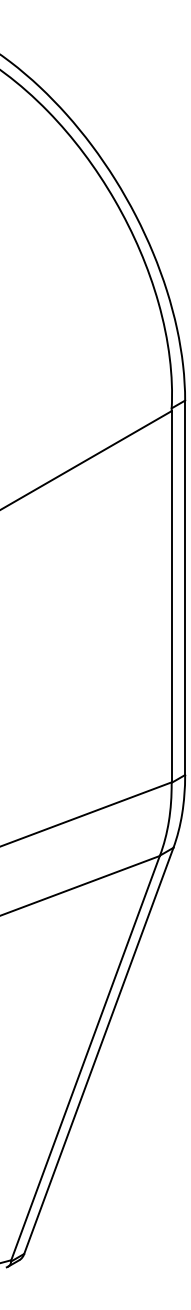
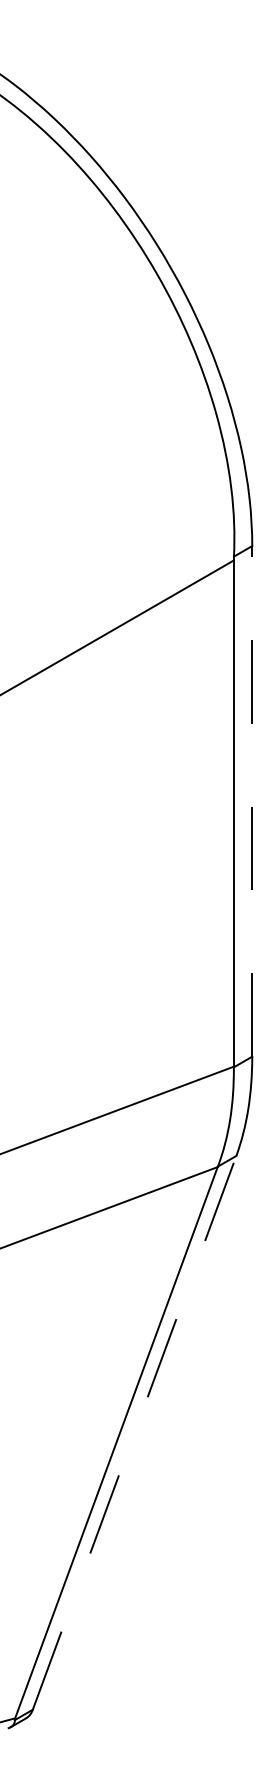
line: (185, 587) -> (252, 800), solid -> dashed
line: (98, 1050) -> (134, 1432), solid -> dashed

